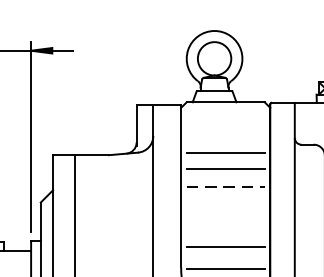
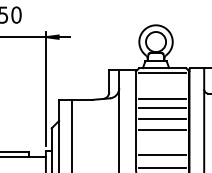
line: (225, 109) -> (162, 72), added
line: (227, 186) -> (163, 118), dashed -> solid
line: (225, 206) -> (162, 130), added

